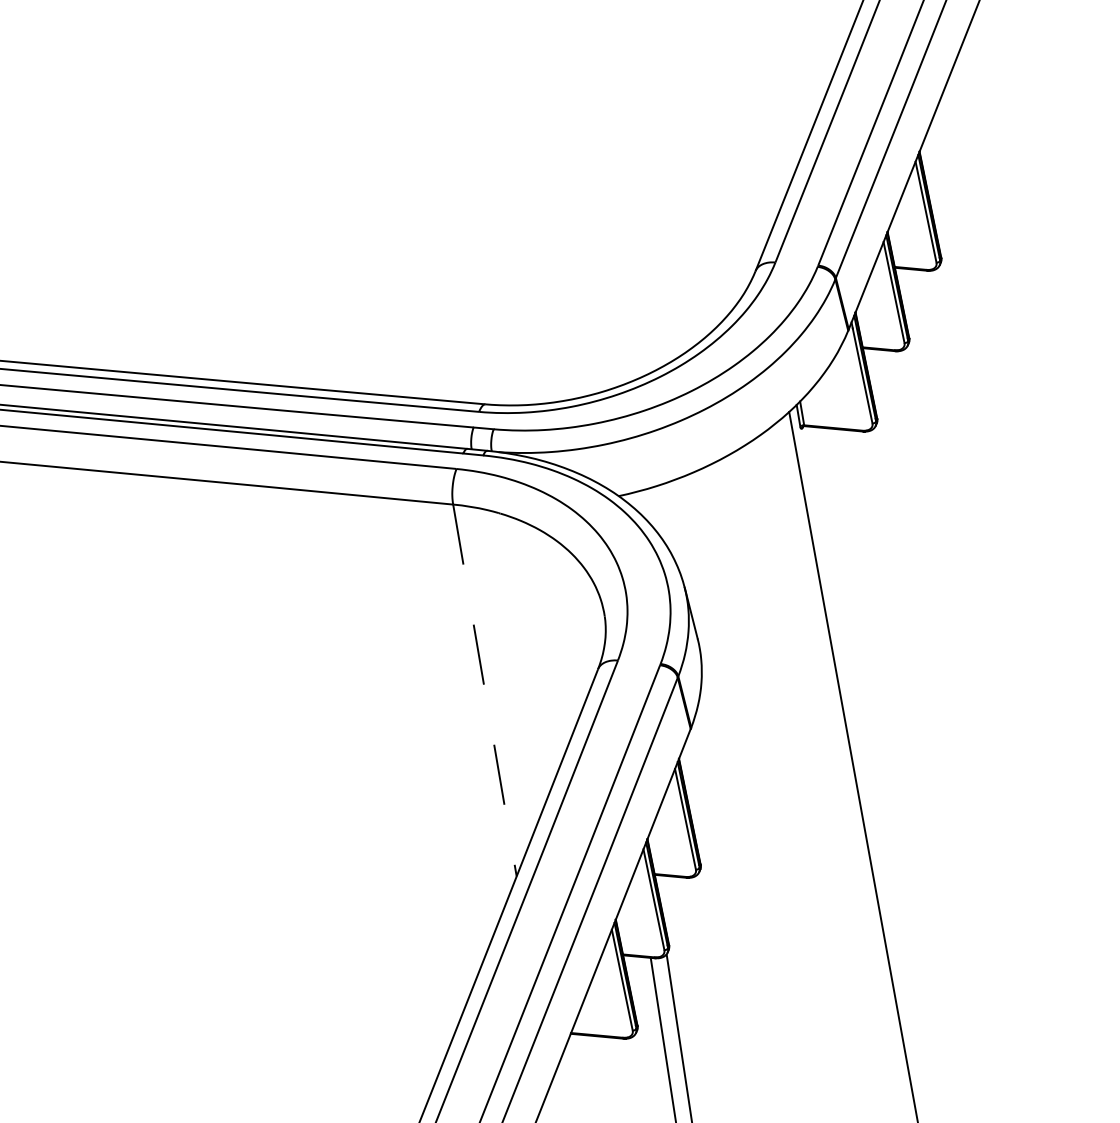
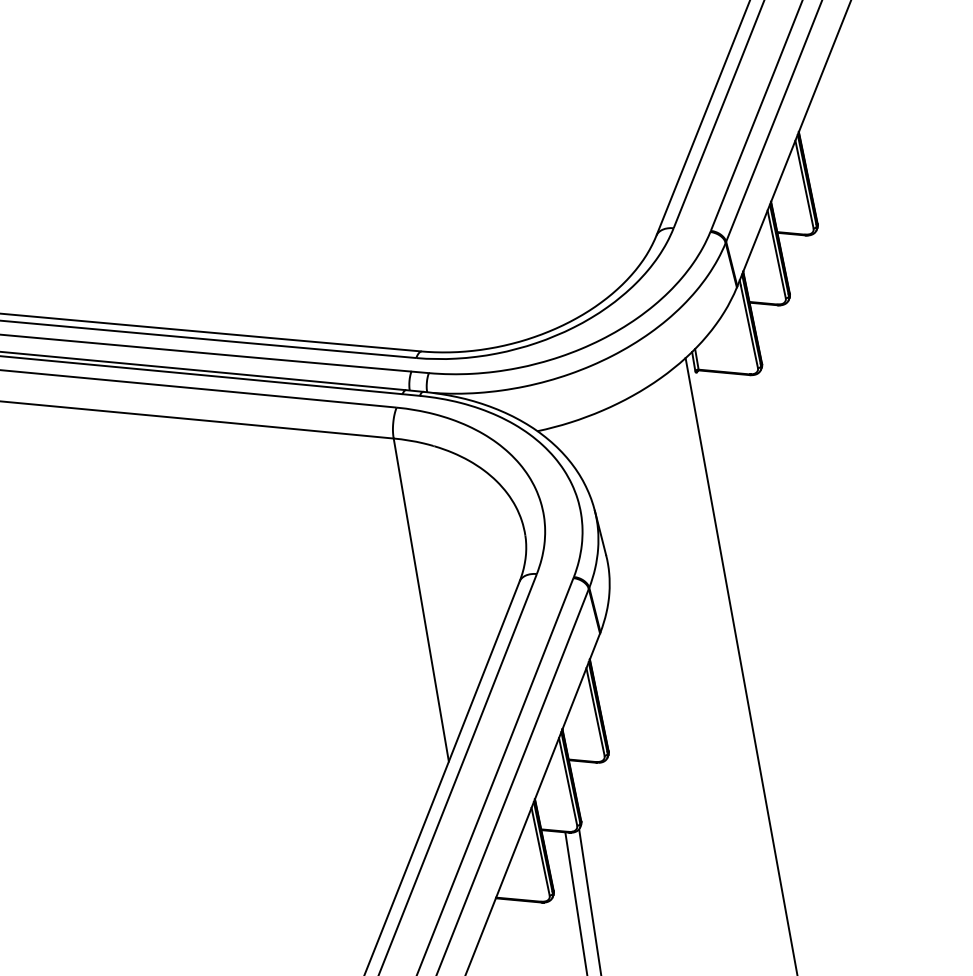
line: (485, 690) -> (421, 600), dashed -> solid

